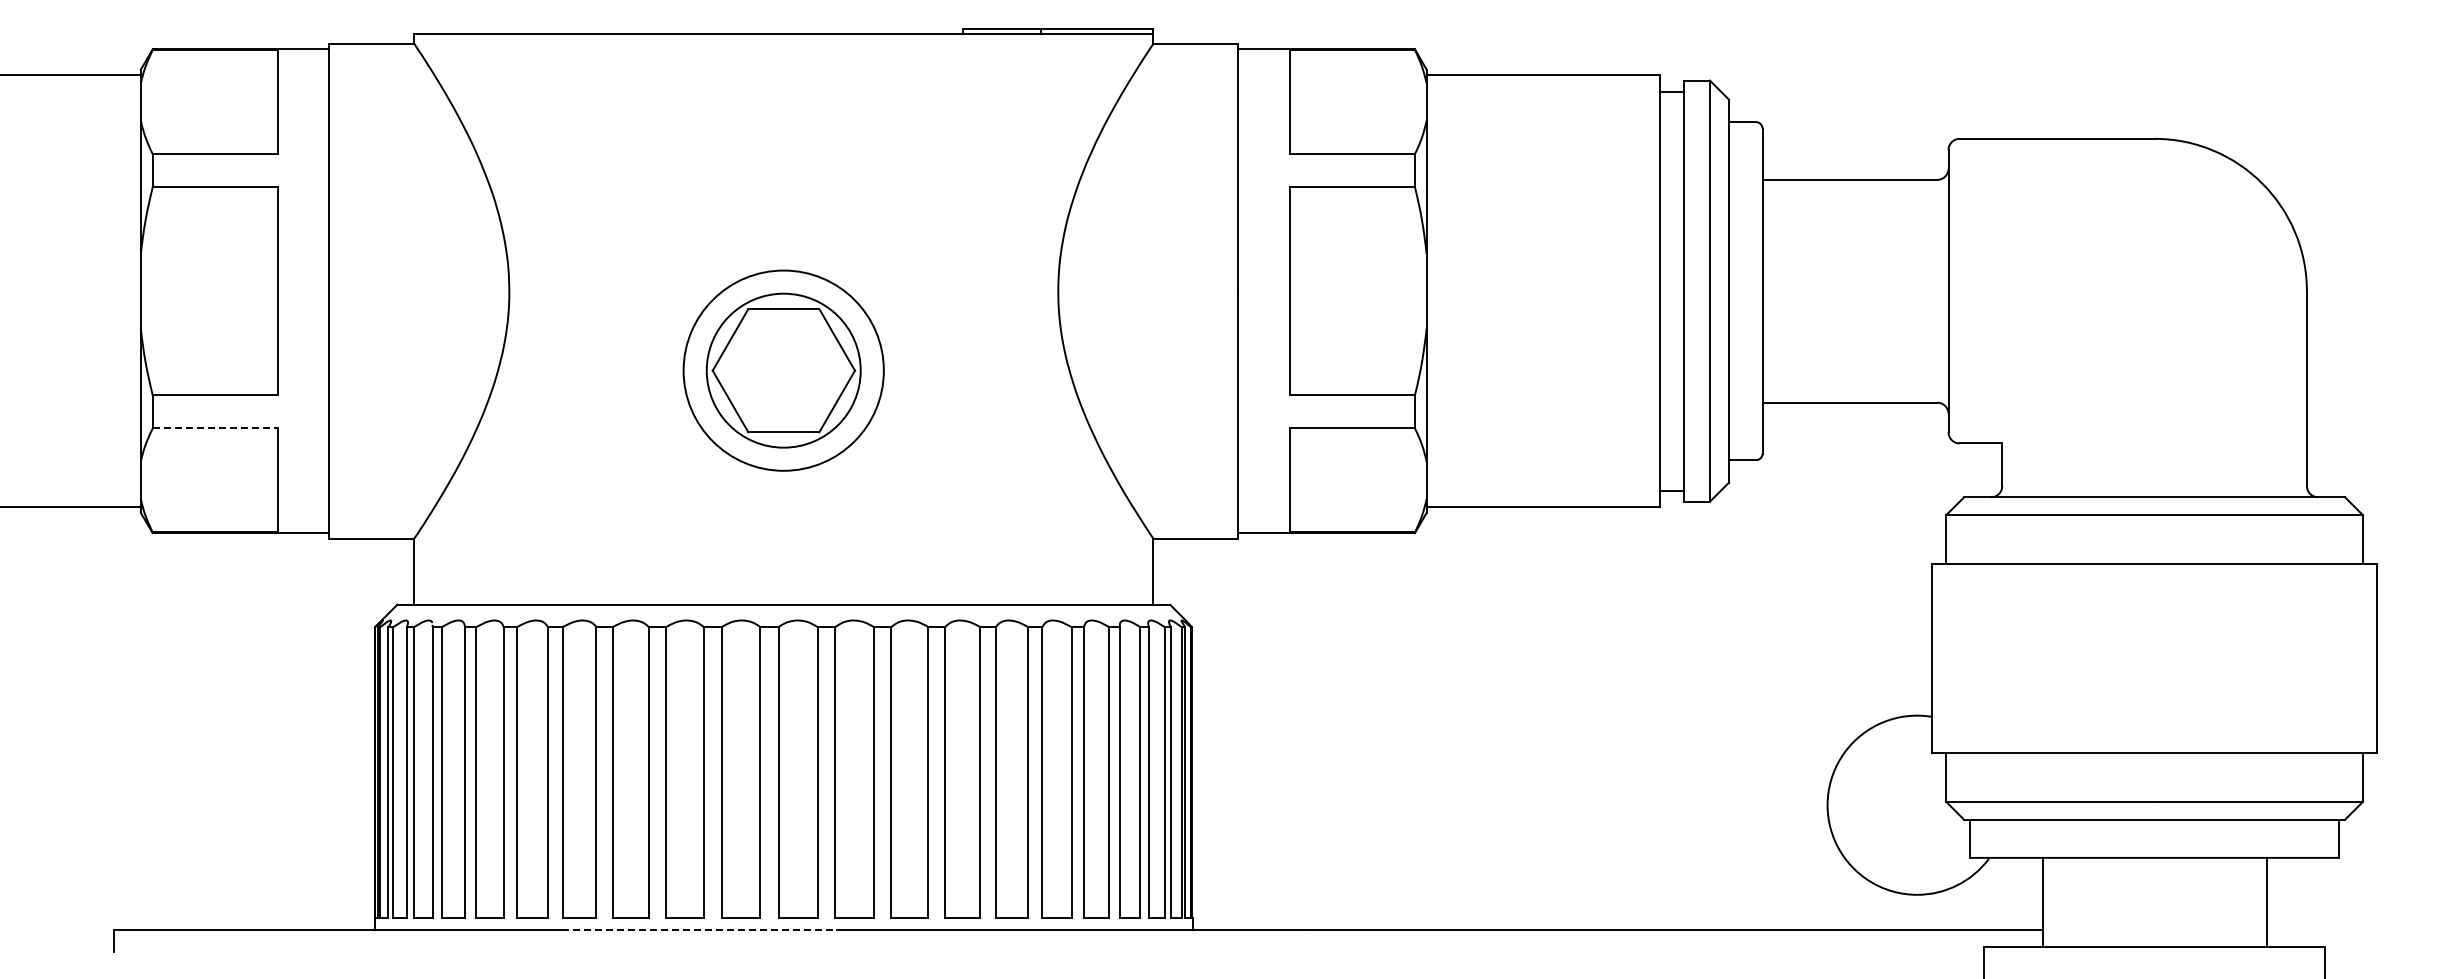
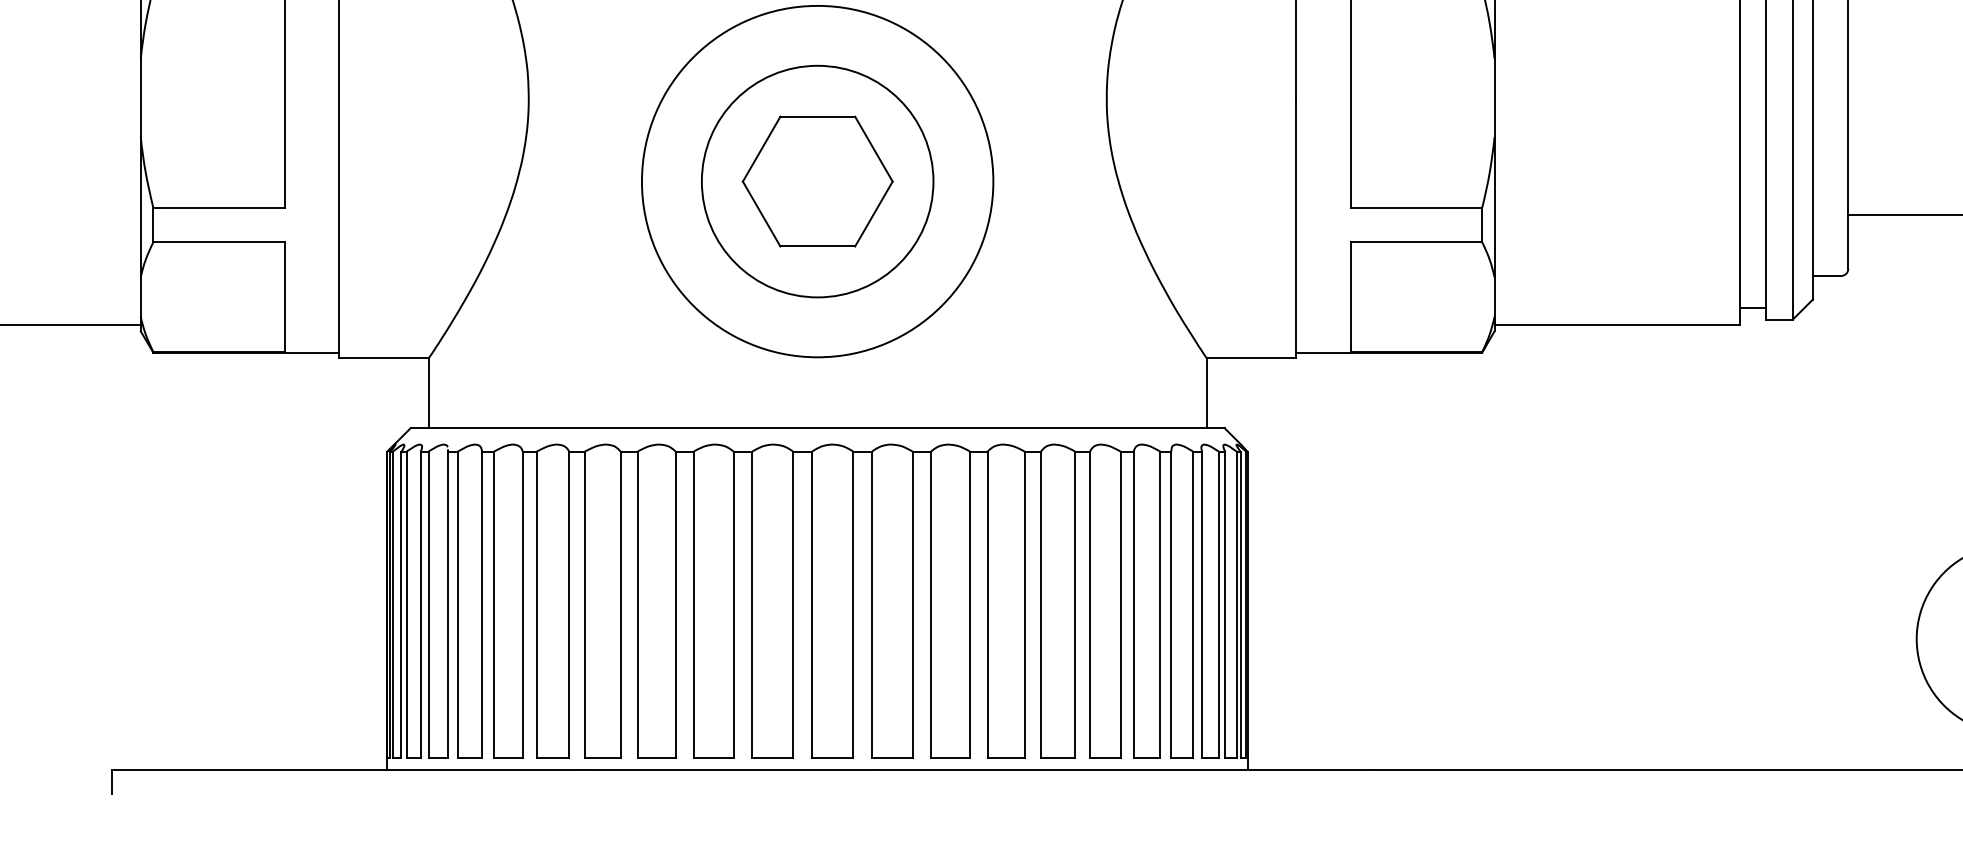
circle: (783, 370) -> (817, 181), size x1.43
circle: (783, 370) -> (817, 181), size x1.67
line: (215, 428) -> (219, 242), dashed -> solid
line: (699, 929) -> (728, 769), dashed -> solid

